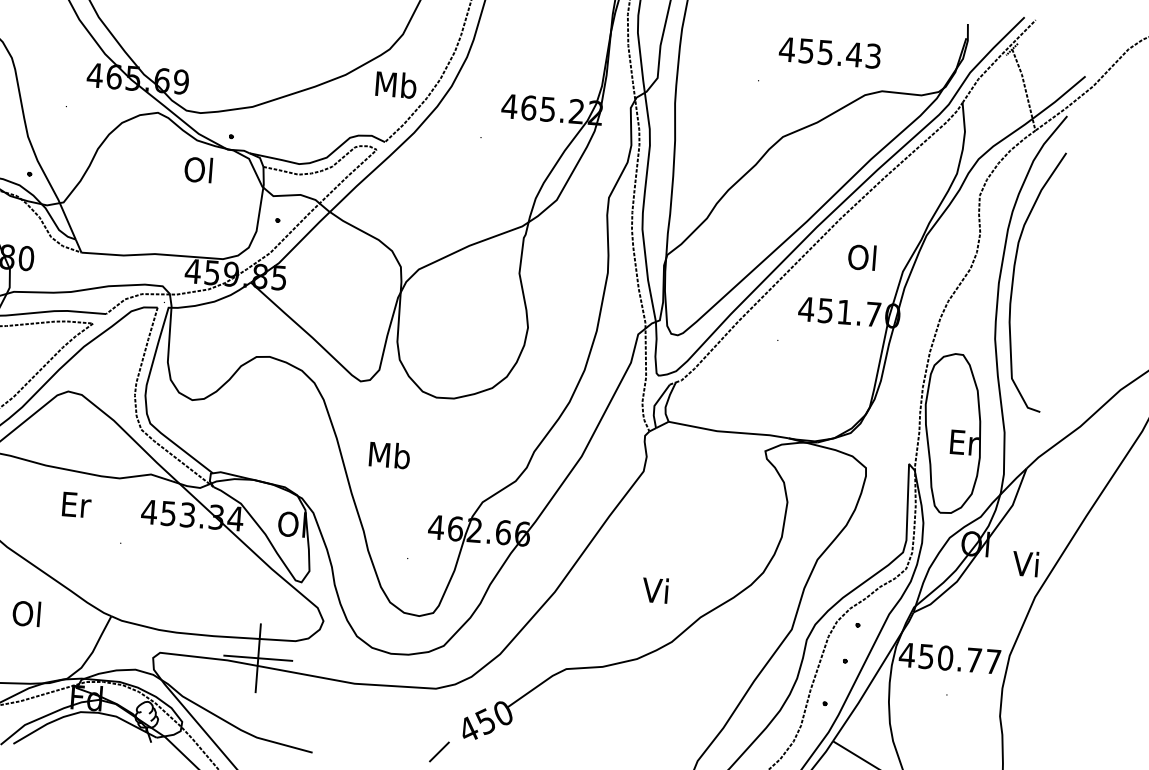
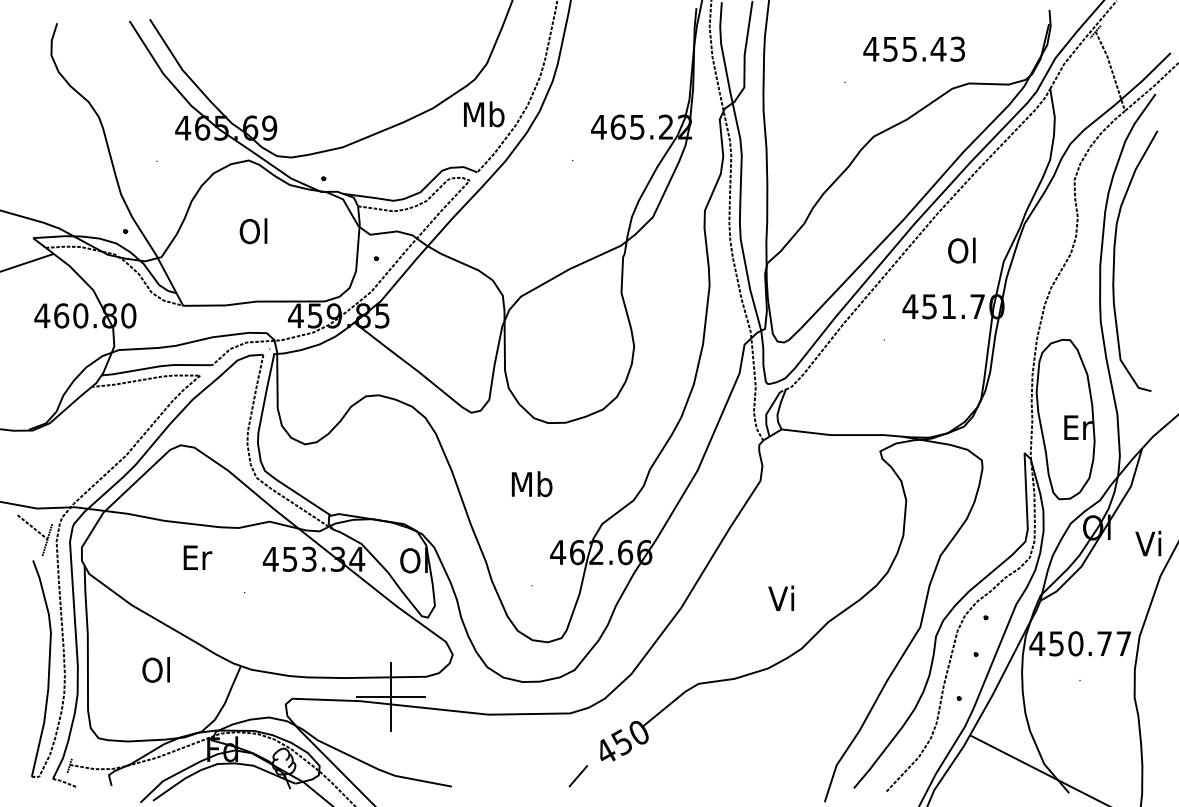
text: (198, 170) -> (253, 231), moved
text: (390, 455) -> (532, 484), moved

